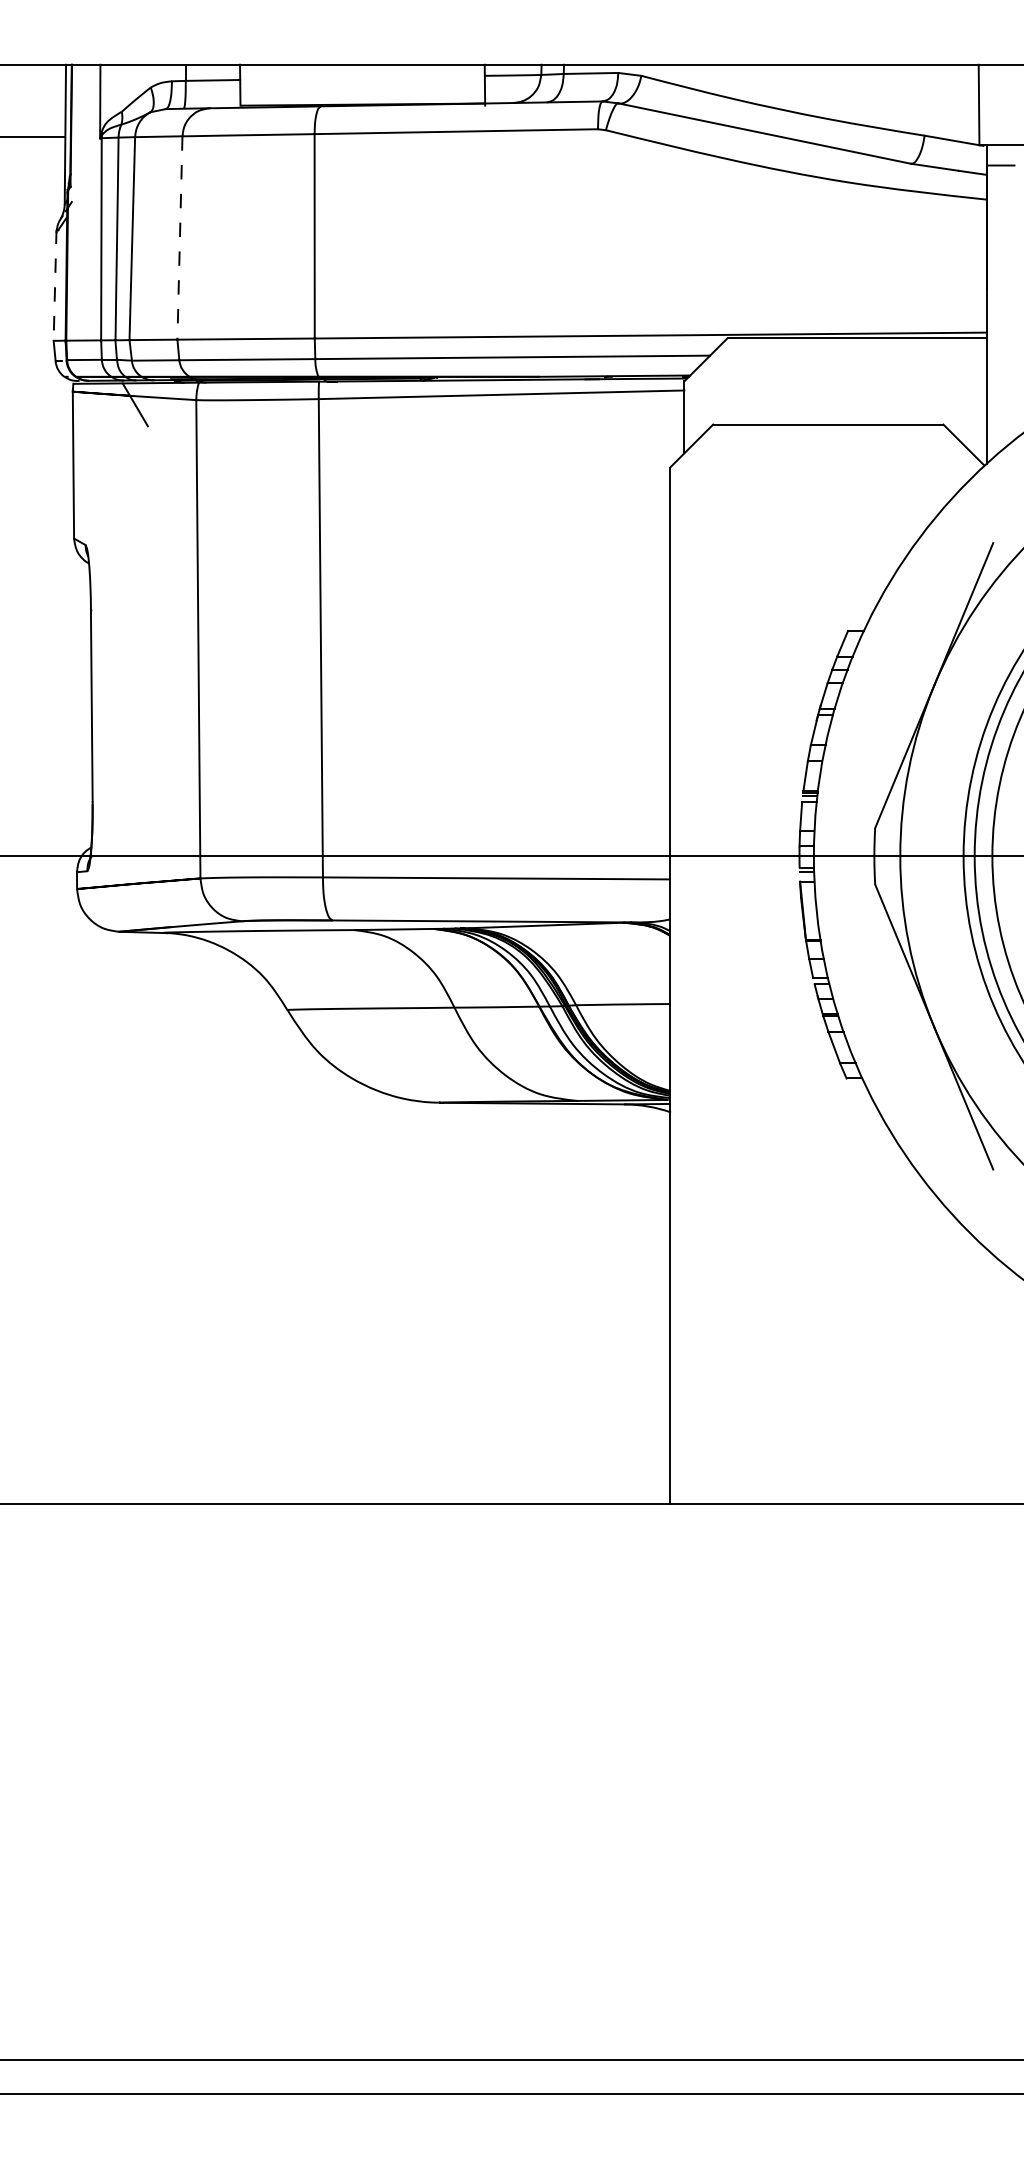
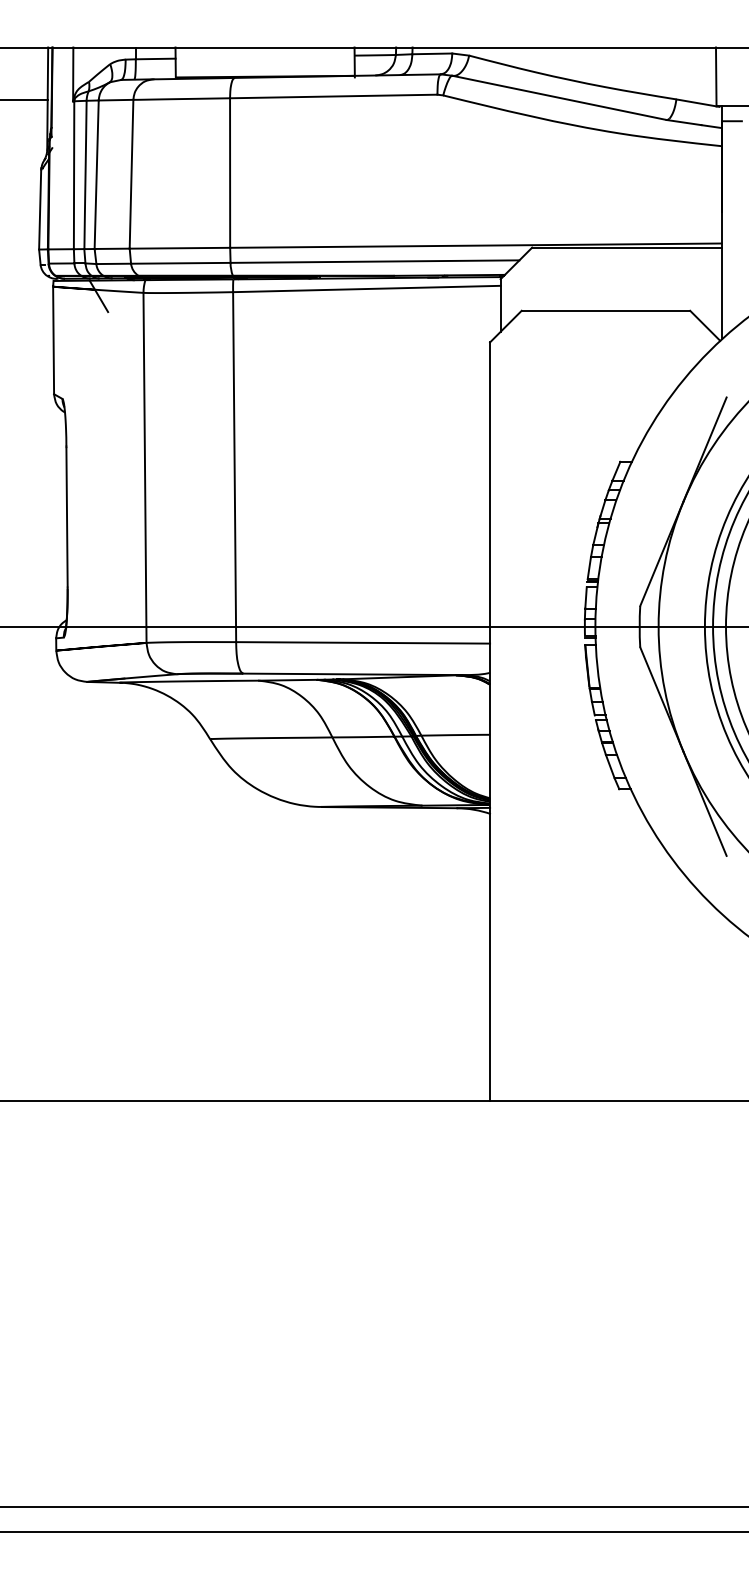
line: (179, 237) -> (131, 173), dashed -> solid
line: (55, 285) -> (40, 209), dashed -> solid

